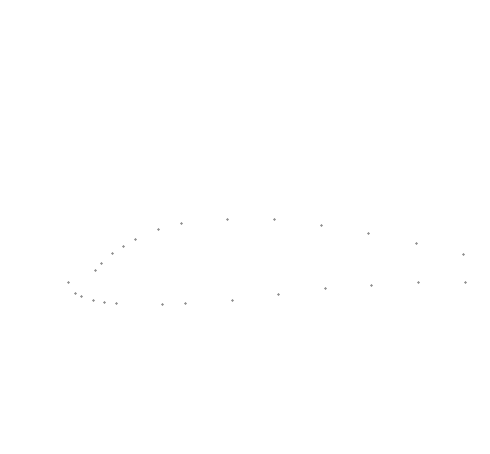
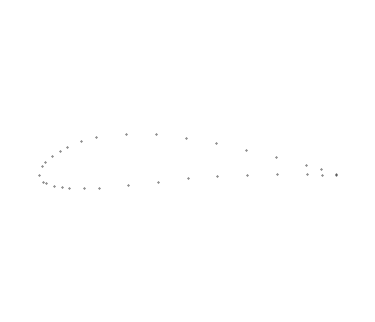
part: (93, 293) -> (54, 181), moved

